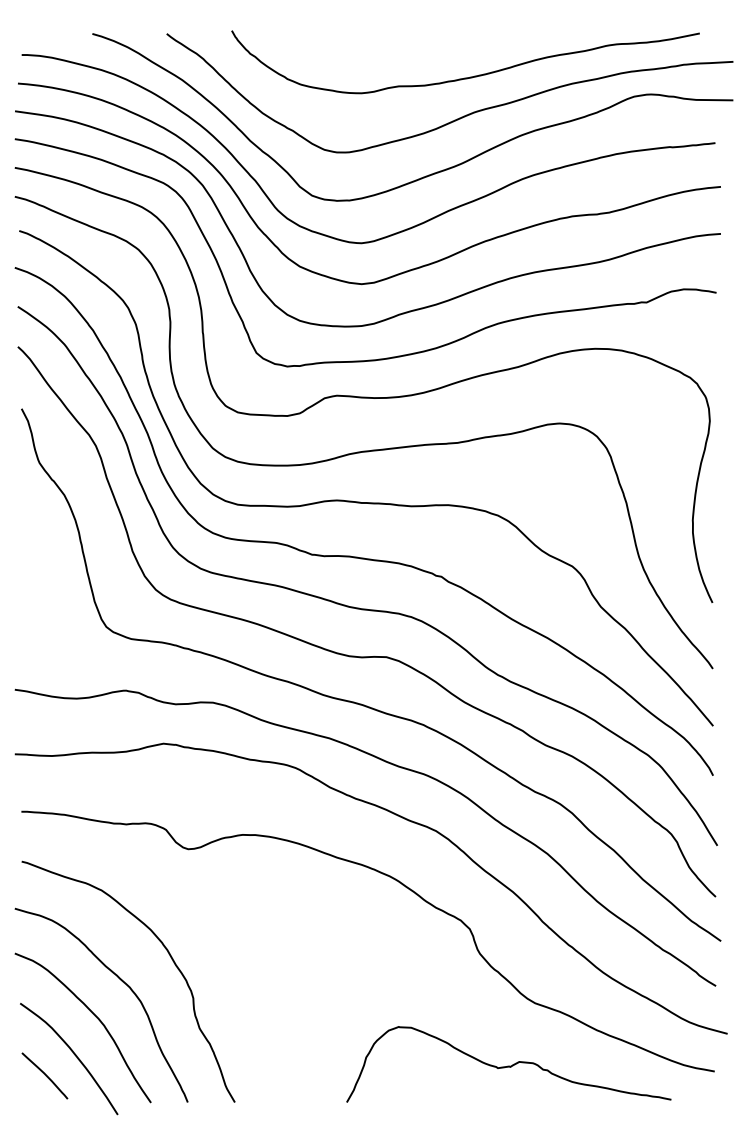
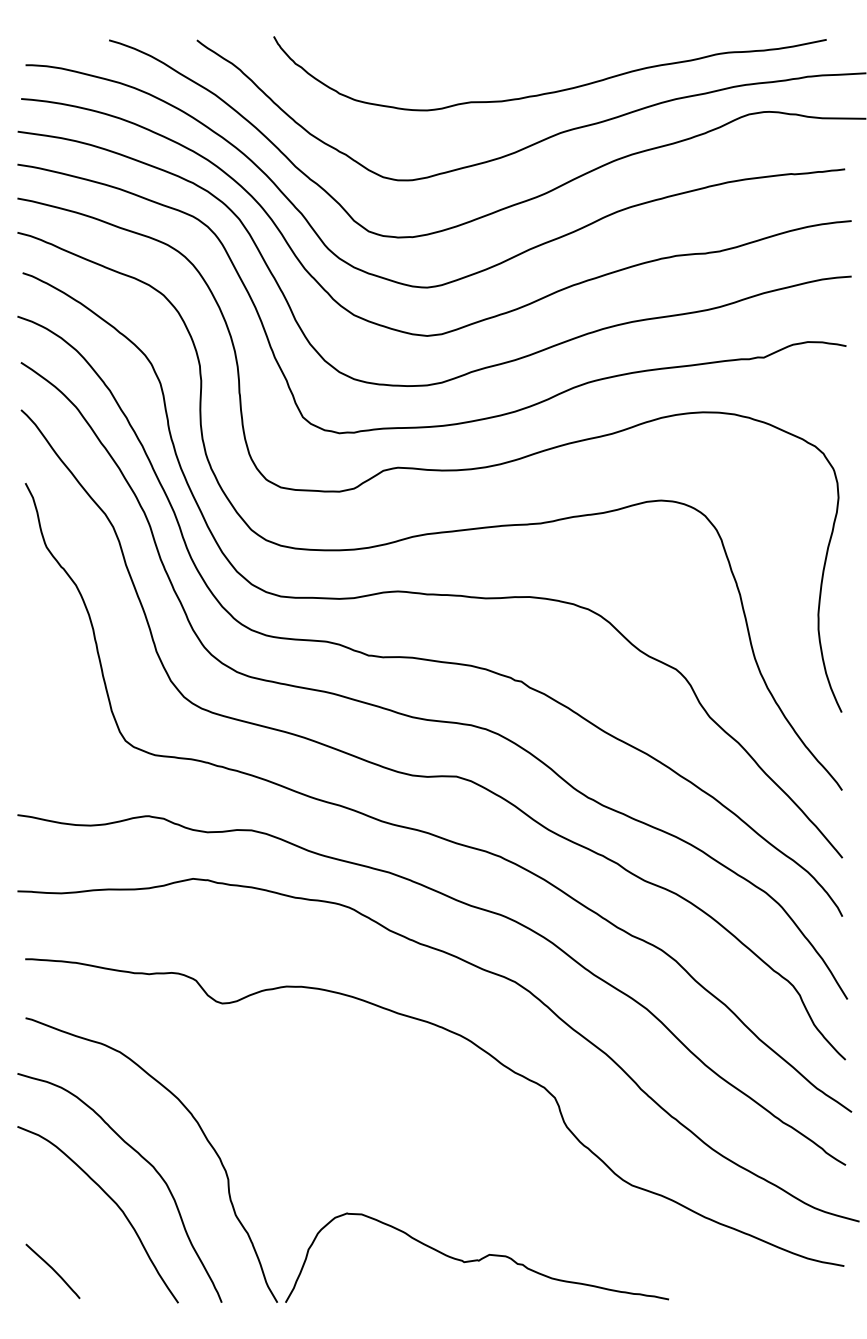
curve: (73, 1054) -> (86, 1246), removed
curve: (508, 1065) -> (476, 1259), moved

